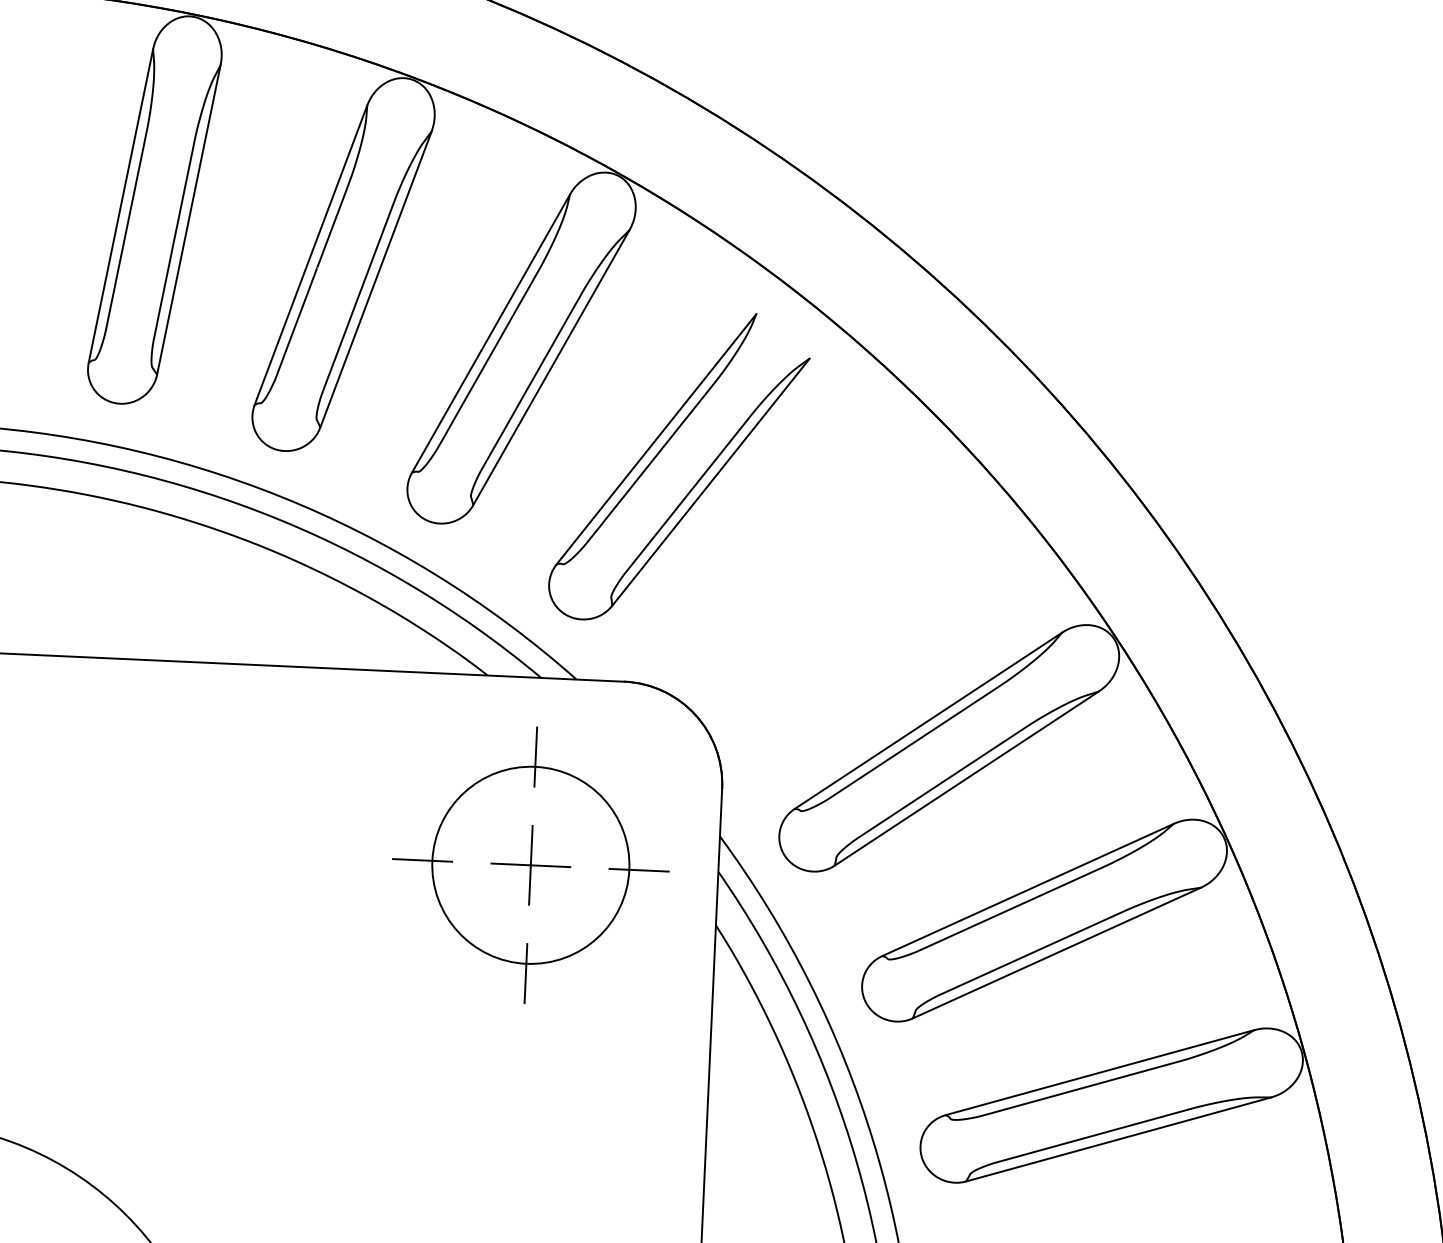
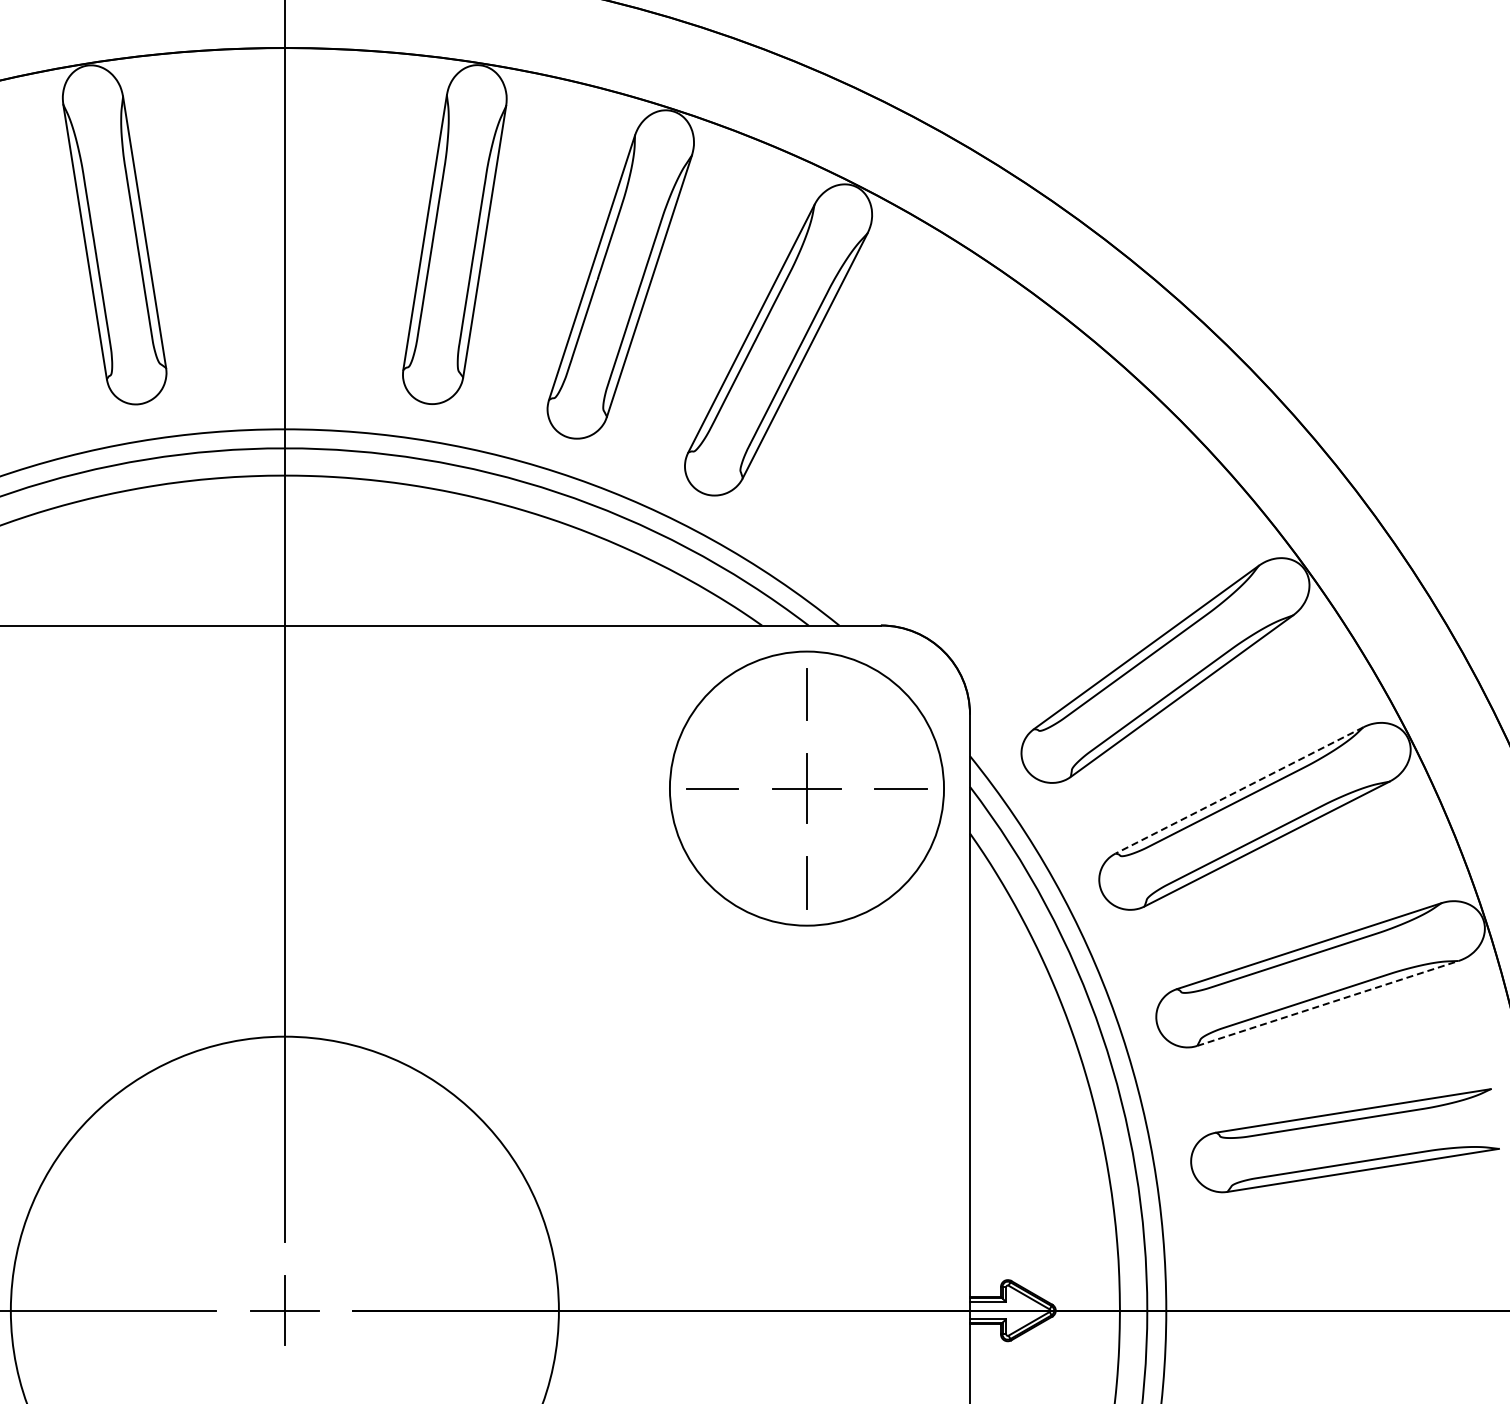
part: (695, 483) -> (934, 450), removed
circle: (530, 865) -> (806, 788), size x1.6
line: (1028, 890) -> (1239, 790), solid -> dashed
line: (1119, 1139) -> (1328, 1003), solid -> dashed

